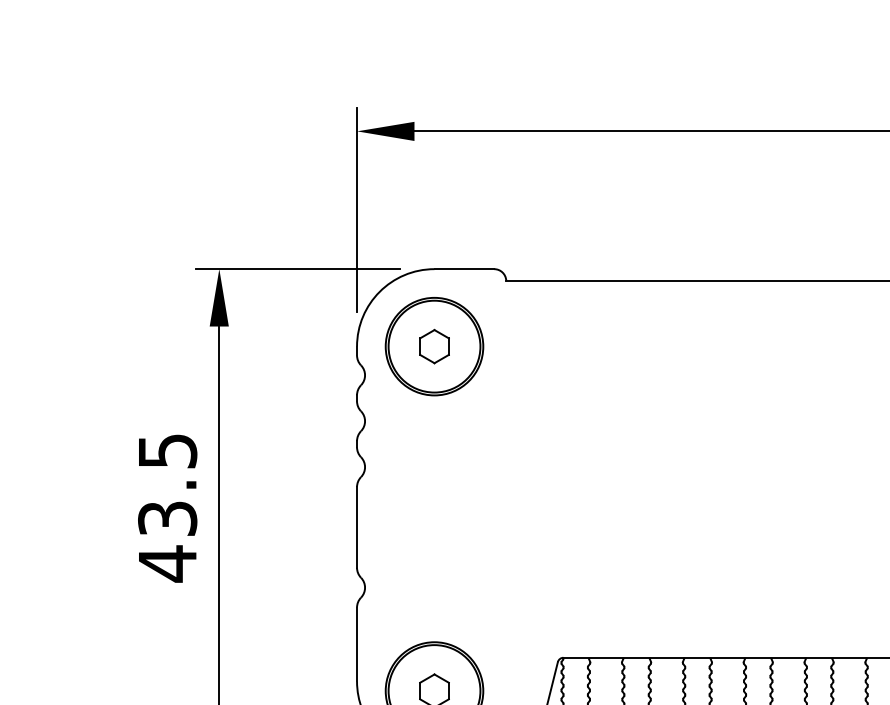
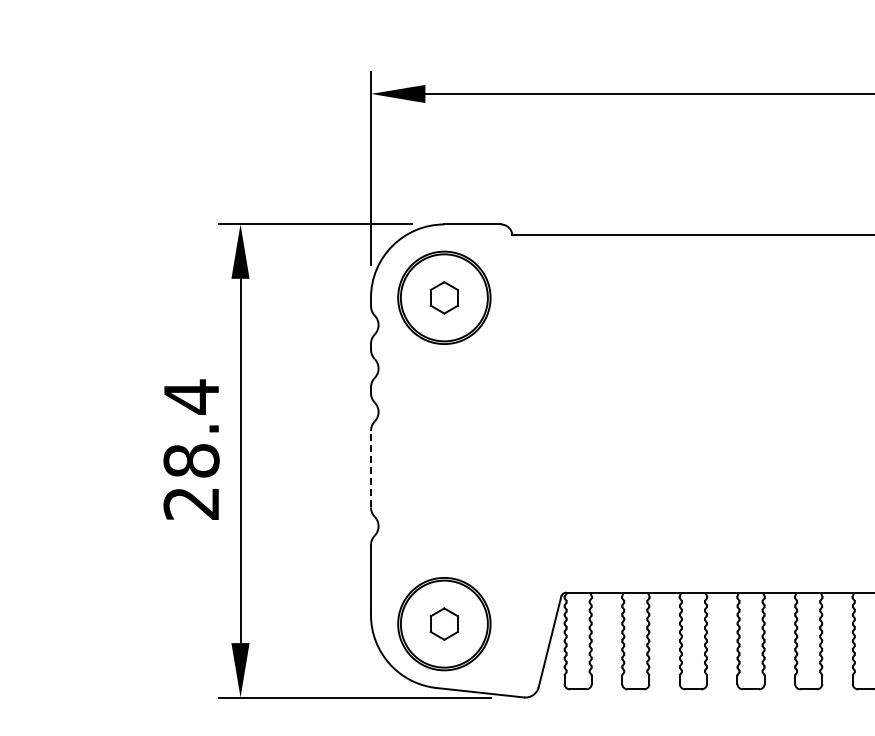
text: (167, 507) -> (191, 450), 43.5 -> 28.4
line: (356, 526) -> (370, 468), solid -> dashed

